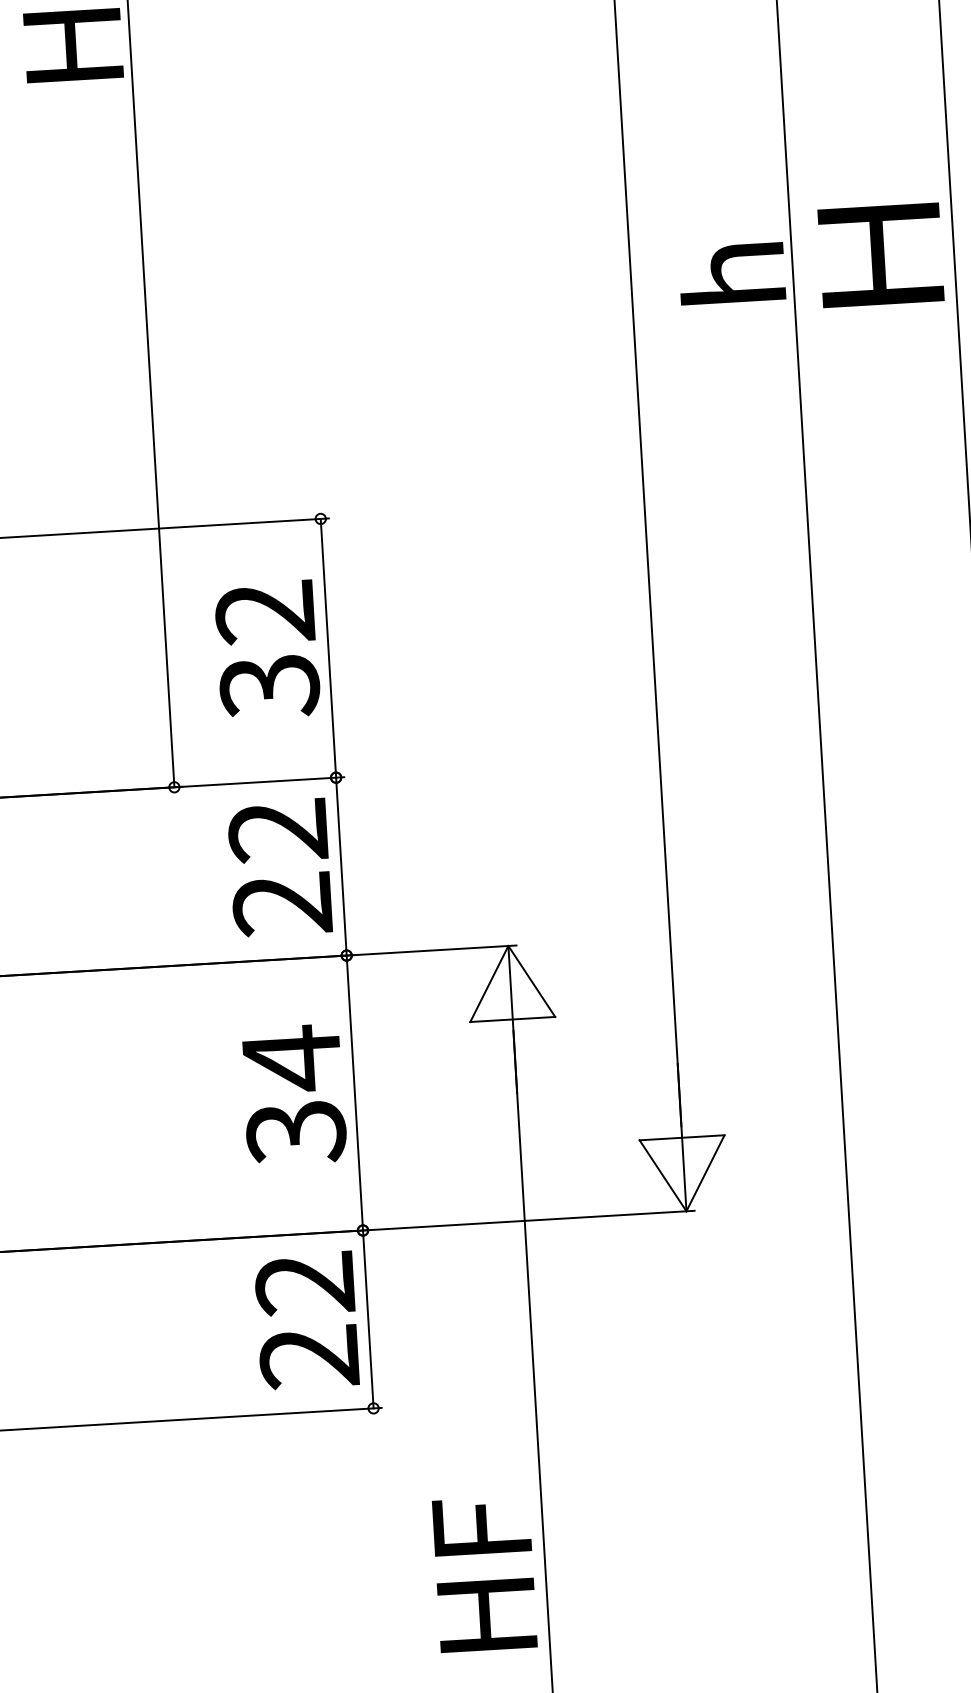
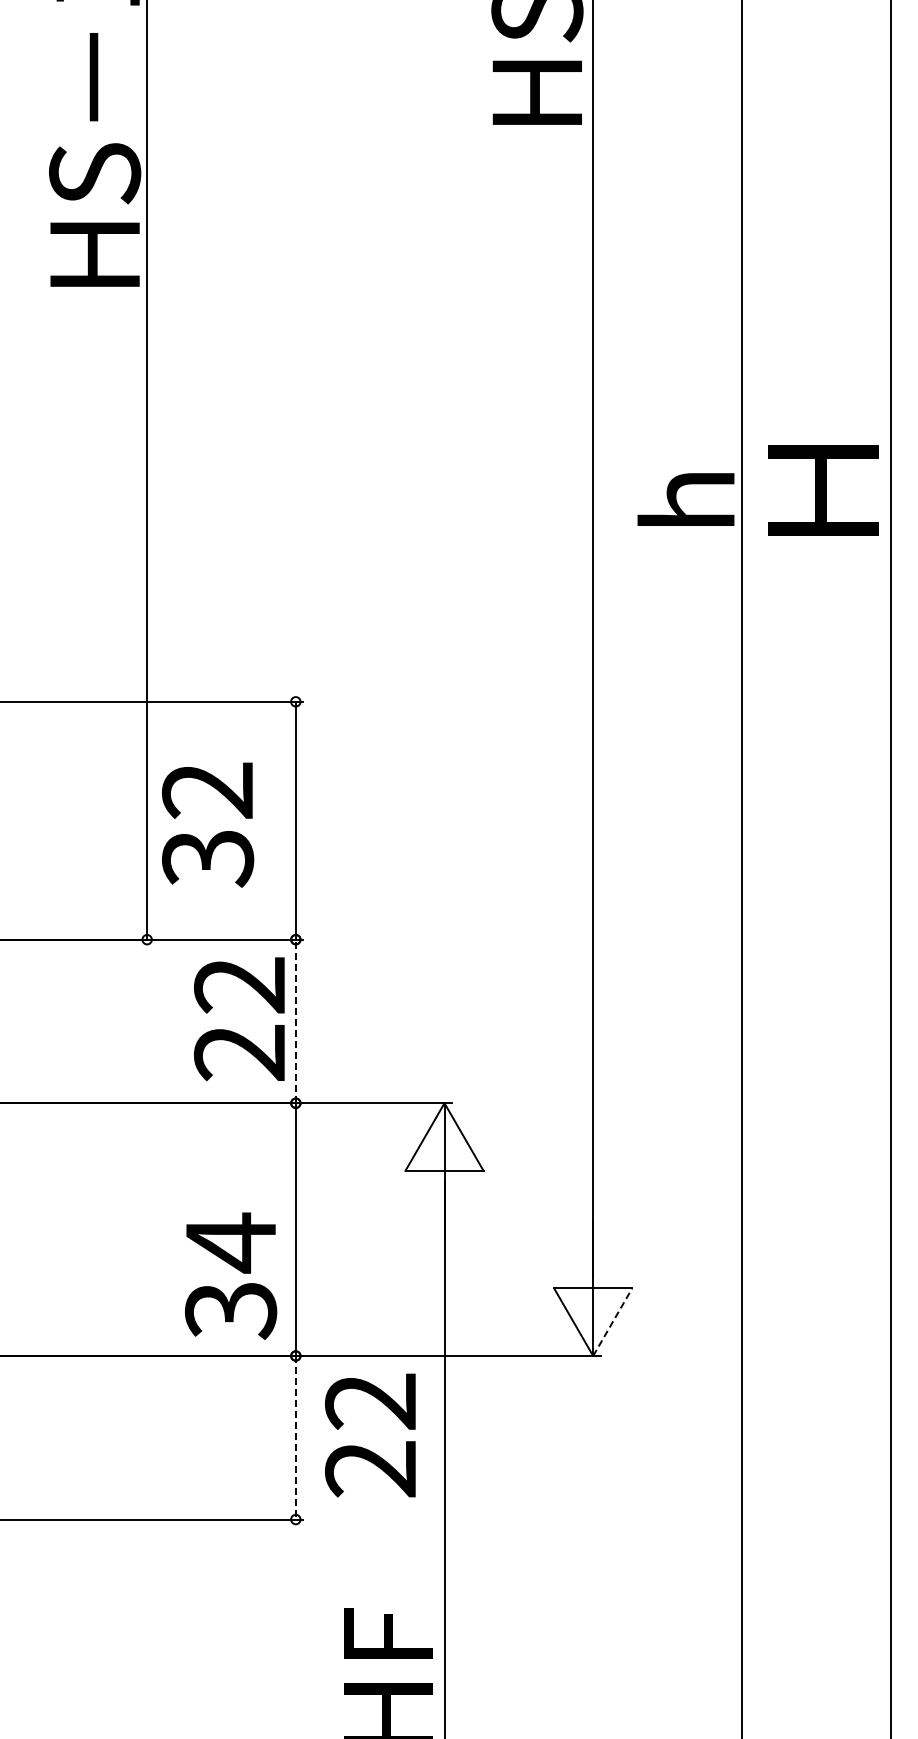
text: (268, 649) -> (208, 824), moved
line: (341, 866) -> (295, 1021), solid -> dashed
text: (294, 1094) -> (231, 1275), moved
line: (705, 1172) -> (612, 1321), solid -> dashed
line: (367, 1319) -> (295, 1437), solid -> dashed
text: (306, 1320) -> (370, 1435), moved

